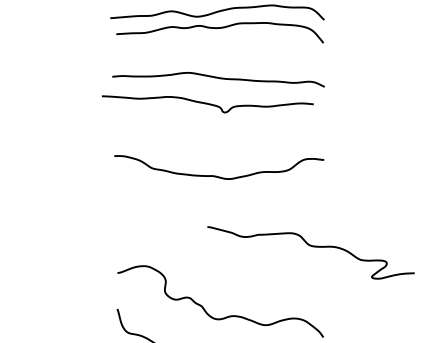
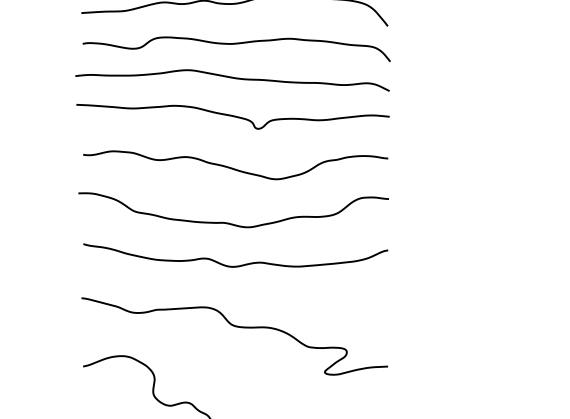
curve: (221, 55) -> (236, 44), added
curve: (207, 104) -> (232, 117), moved
curve: (219, 138) -> (233, 167), added
curve: (220, 204) -> (235, 264), added
curve: (312, 247) -> (236, 328), moved

